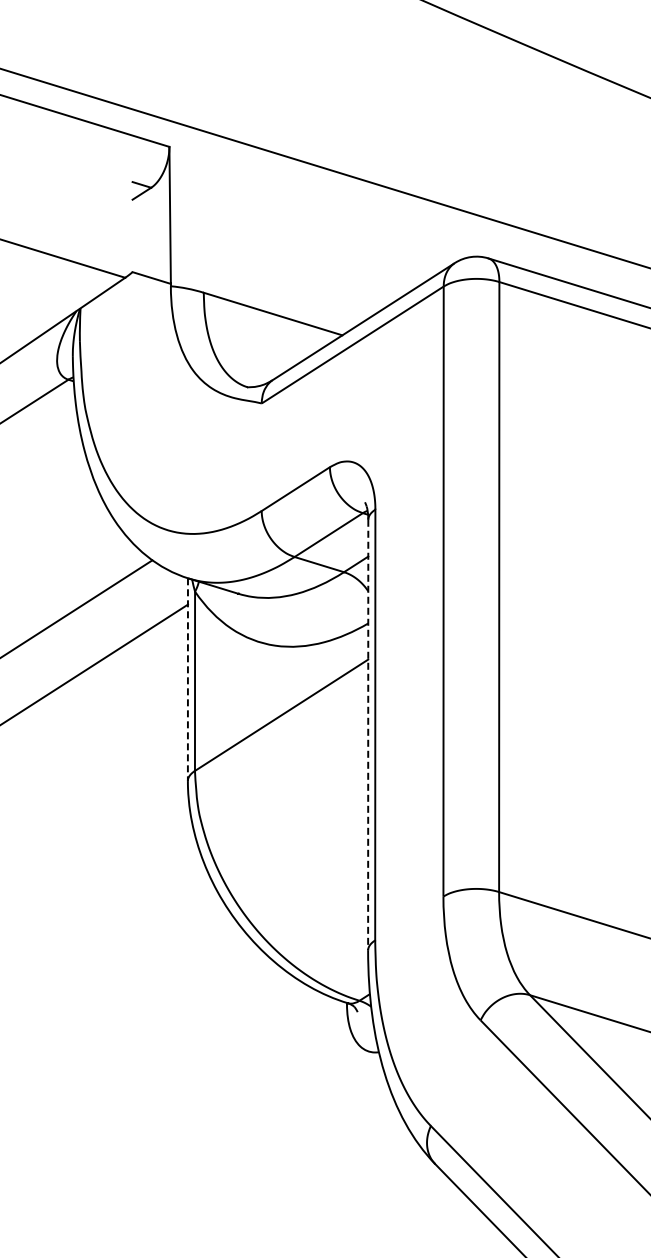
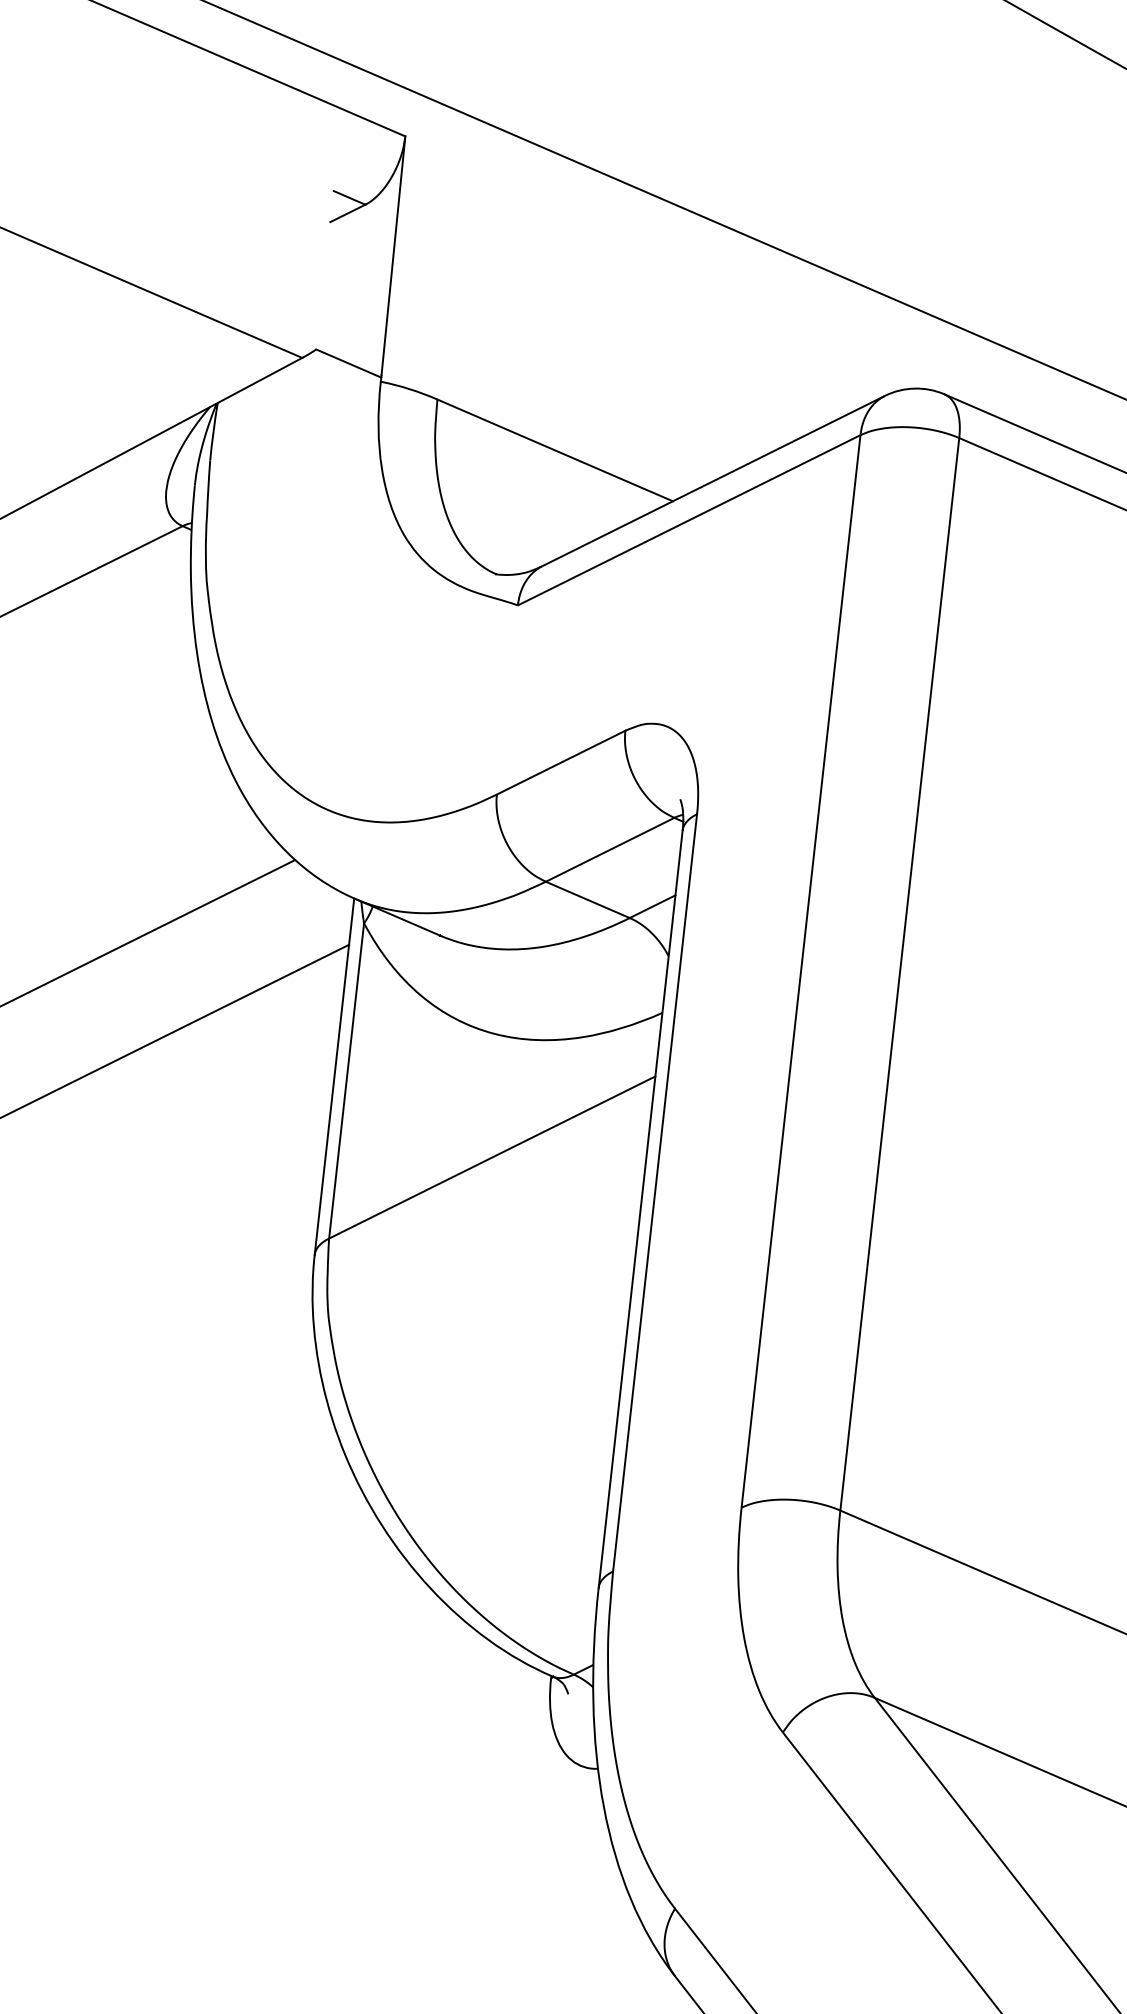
line: (187, 680) -> (333, 1078), dashed -> solid
line: (368, 735) -> (641, 1209), dashed -> solid

